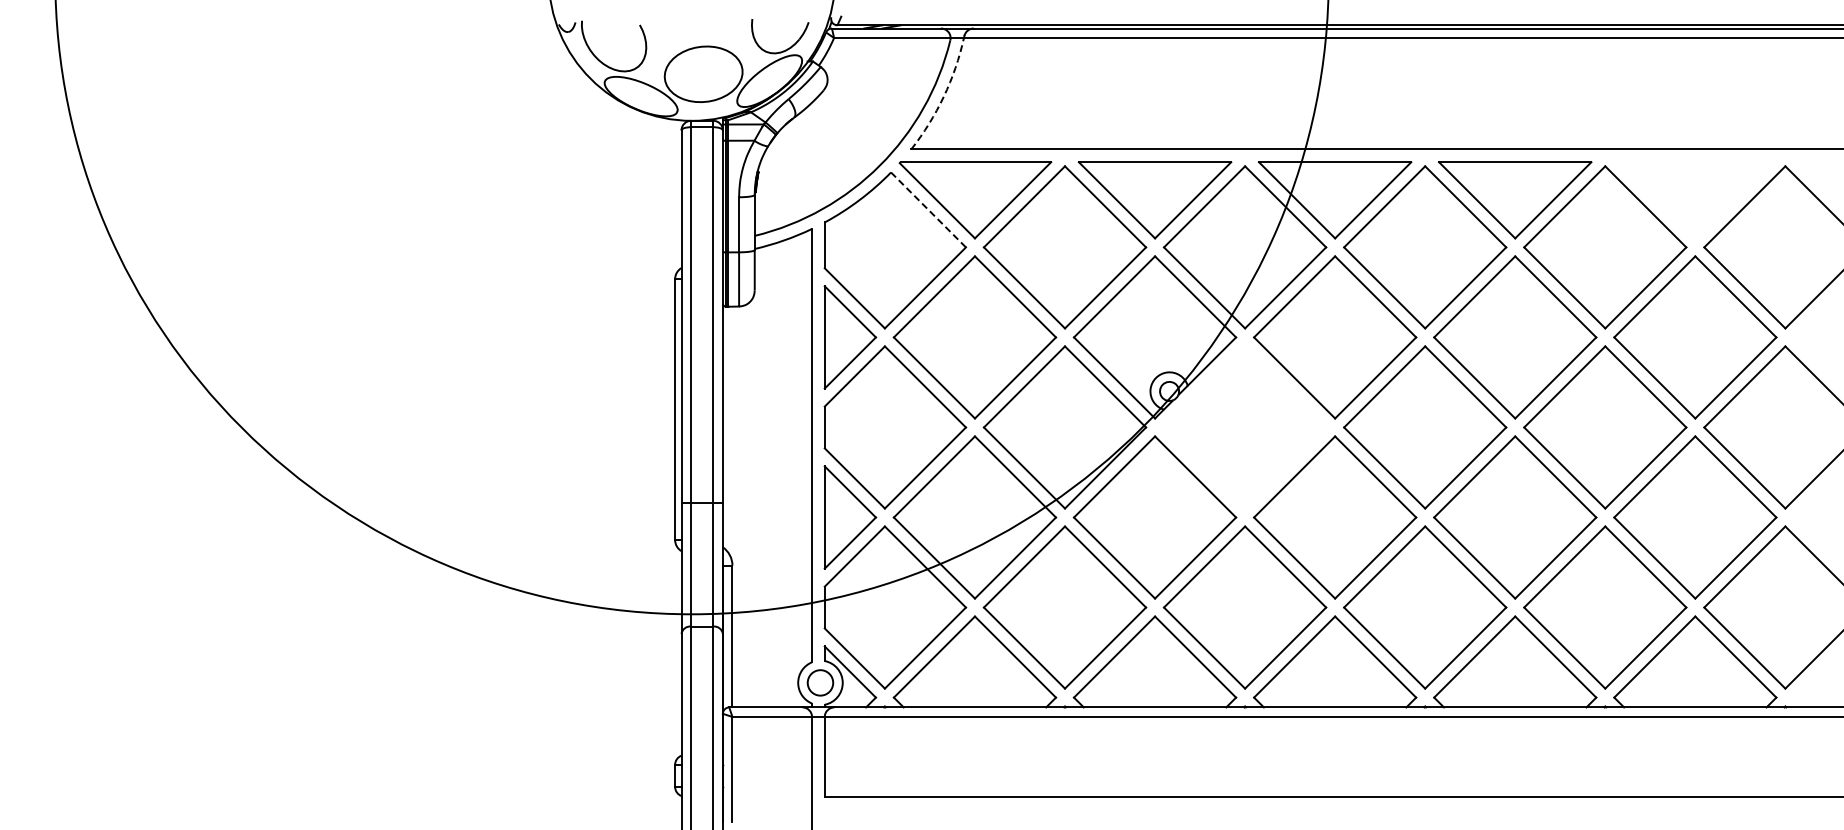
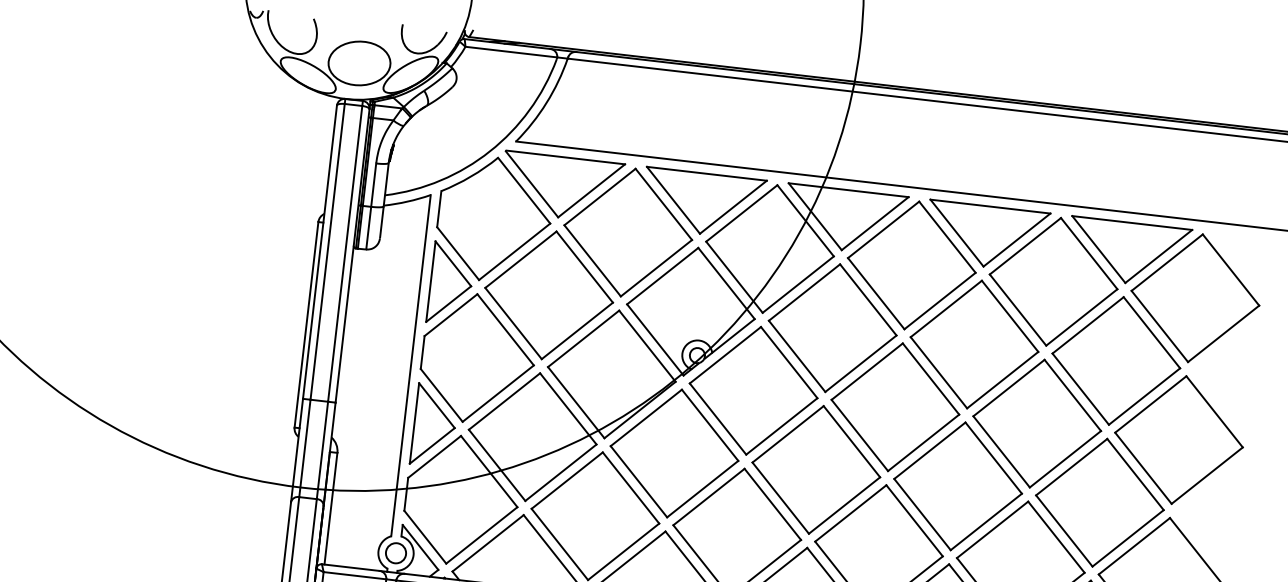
arc: (943, 96) -> (546, 102), dashed -> solid
part: (1695, 200) -> (1128, 253), added
line: (928, 209) -> (524, 190), dashed -> solid
part: (1244, 427) -> (753, 390), added

